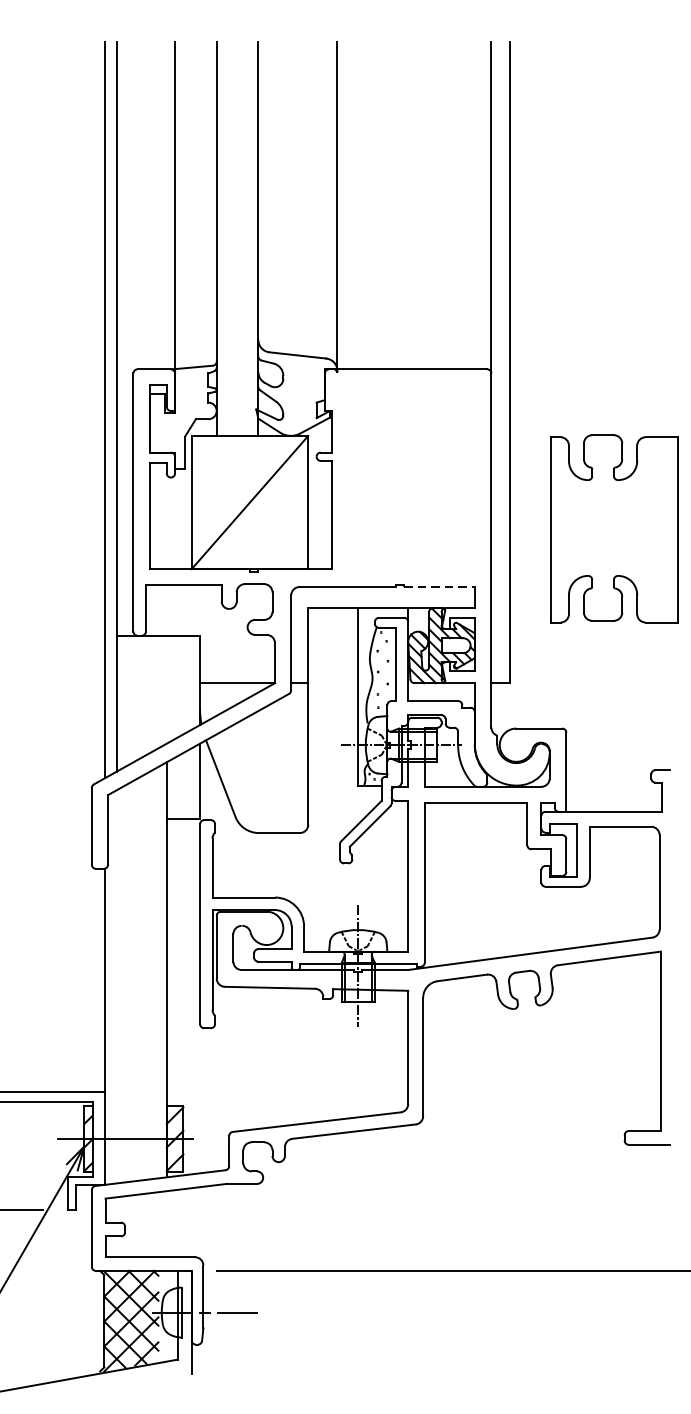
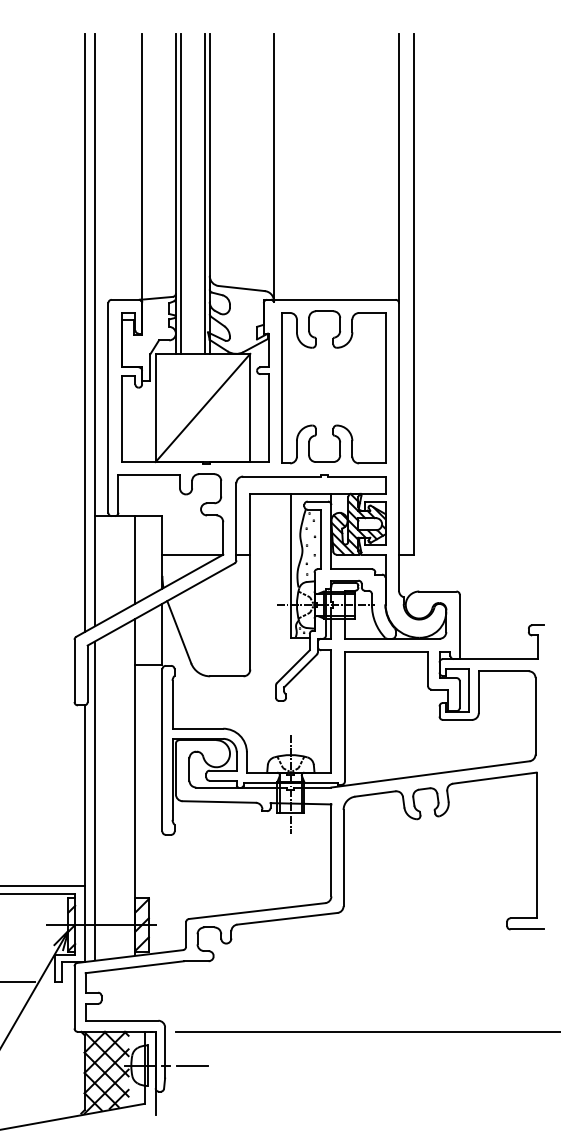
line: (222, 238) -> (180, 193), added
line: (253, 238) -> (205, 193), added
part: (613, 529) -> (333, 387), moved
line: (439, 586) -> (356, 476), dashed -> solid
line: (166, 689) -> (135, 559), added
line: (116, 985) -> (94, 800), added

